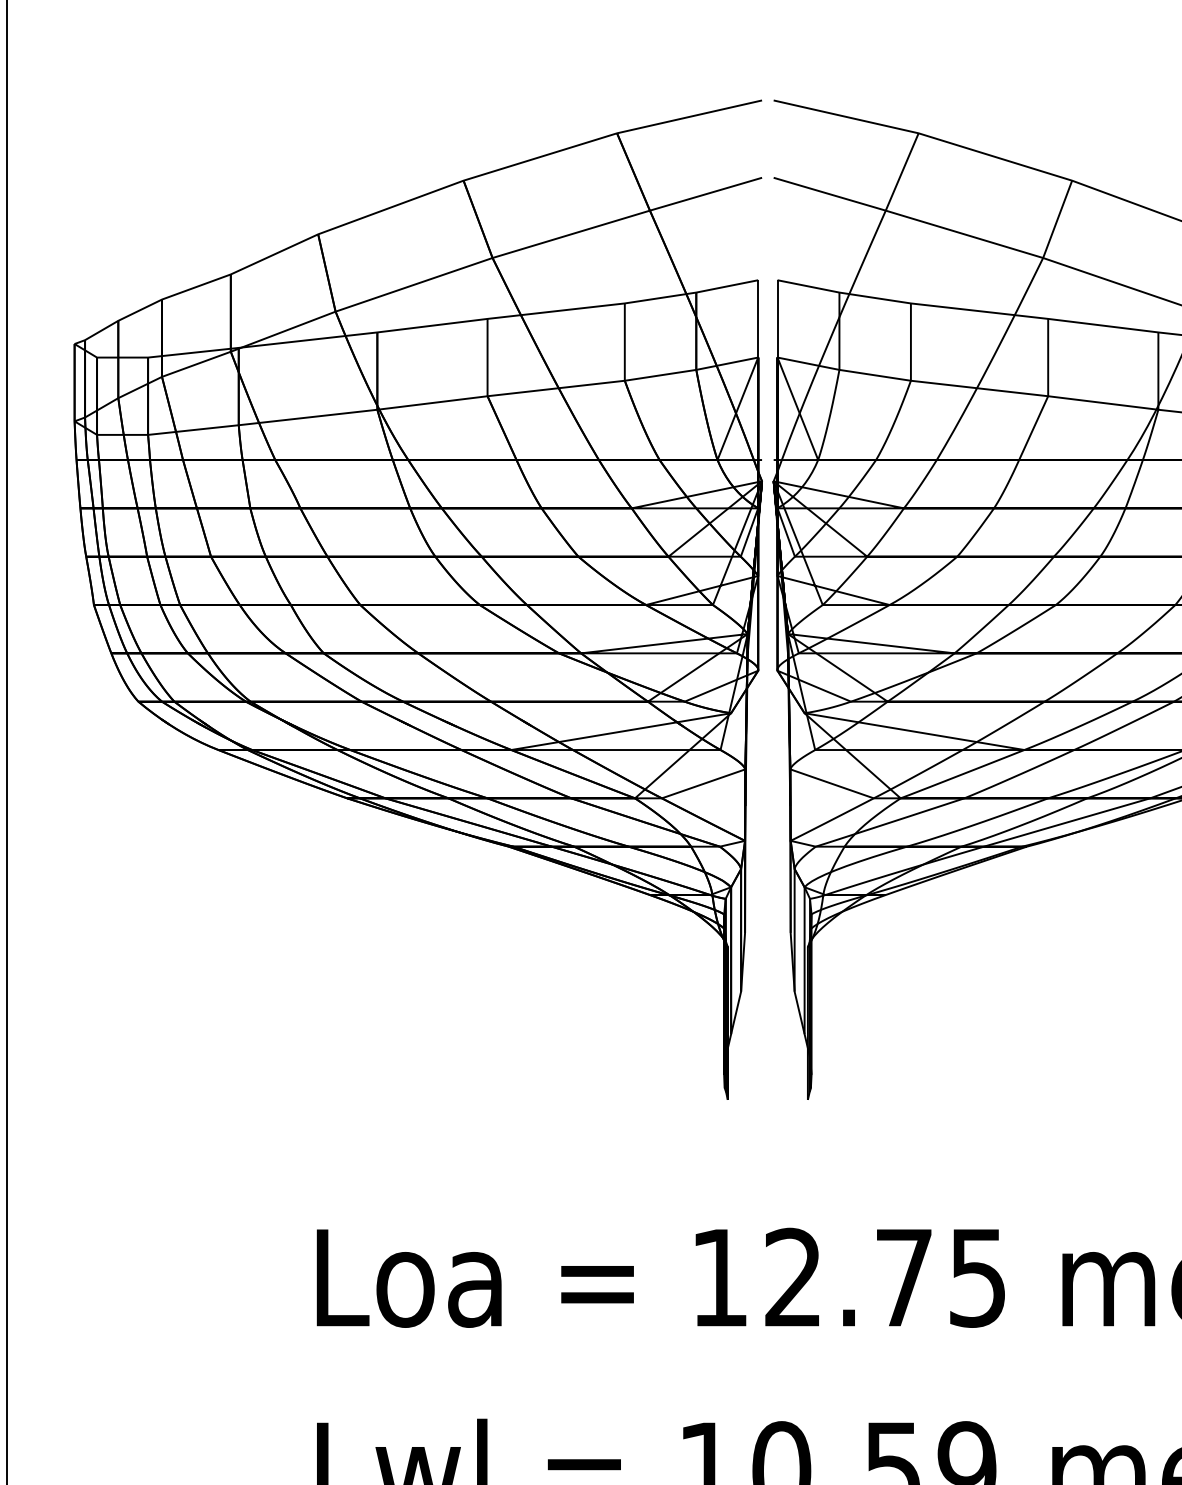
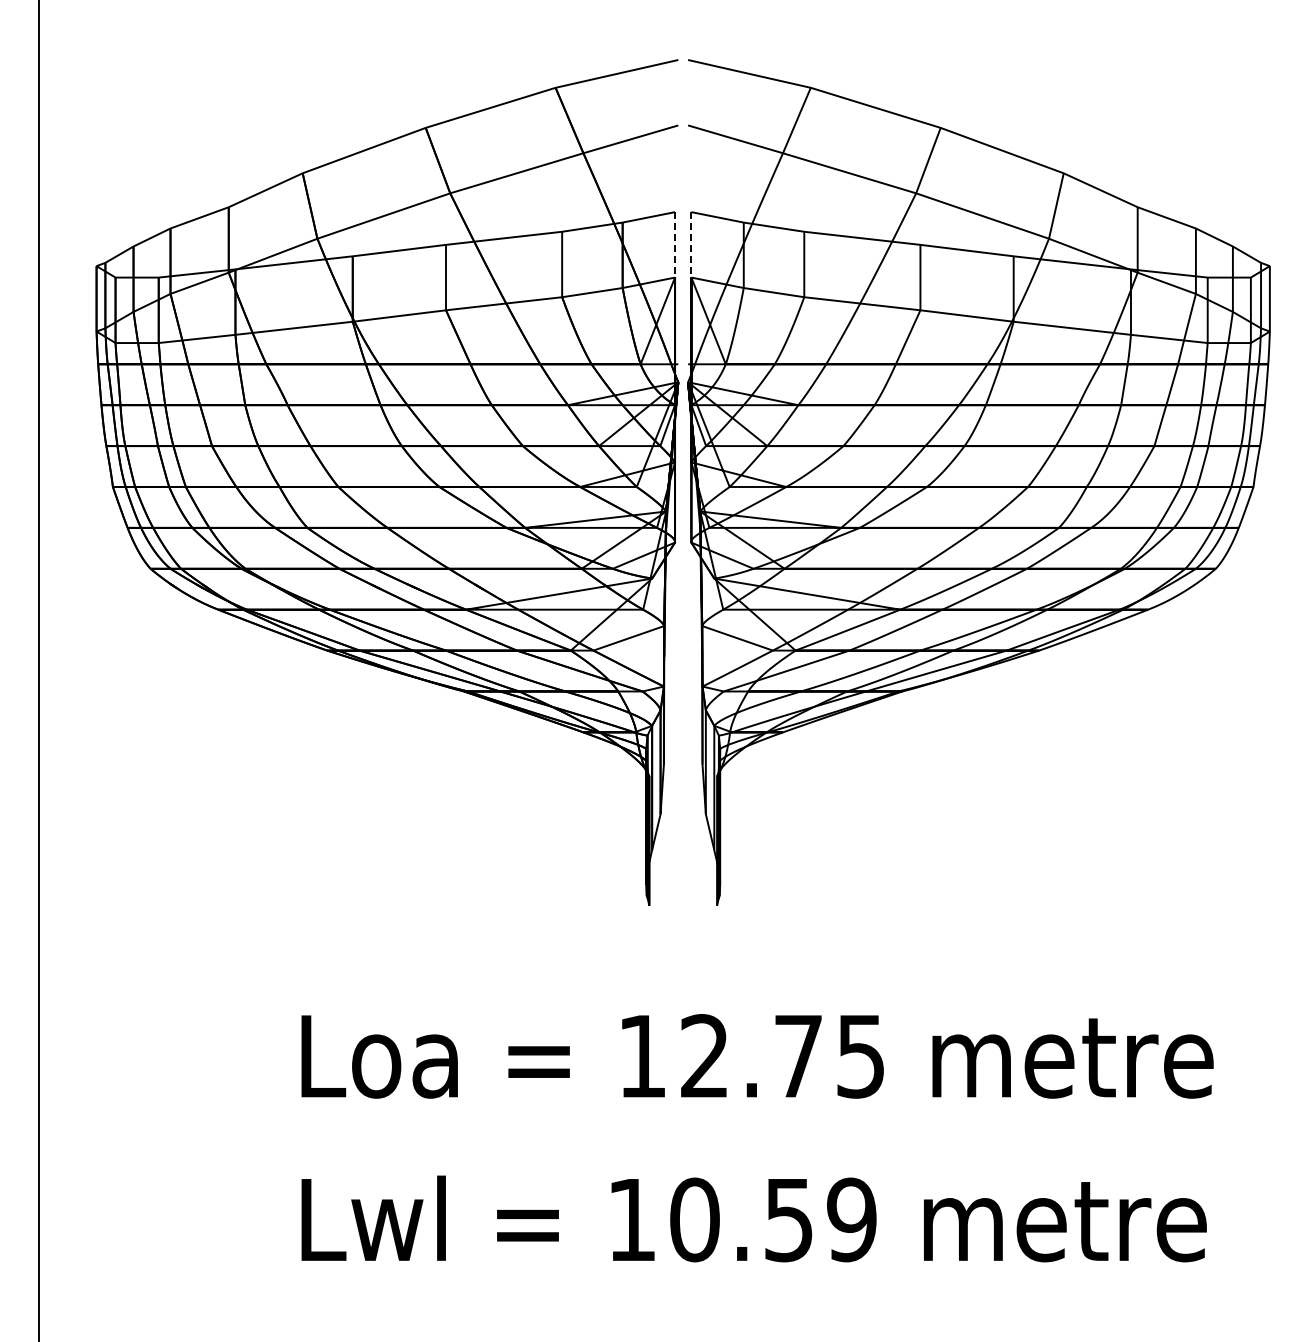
line: (758, 318) -> (675, 244), solid -> dashed
line: (777, 318) -> (691, 244), solid -> dashed

